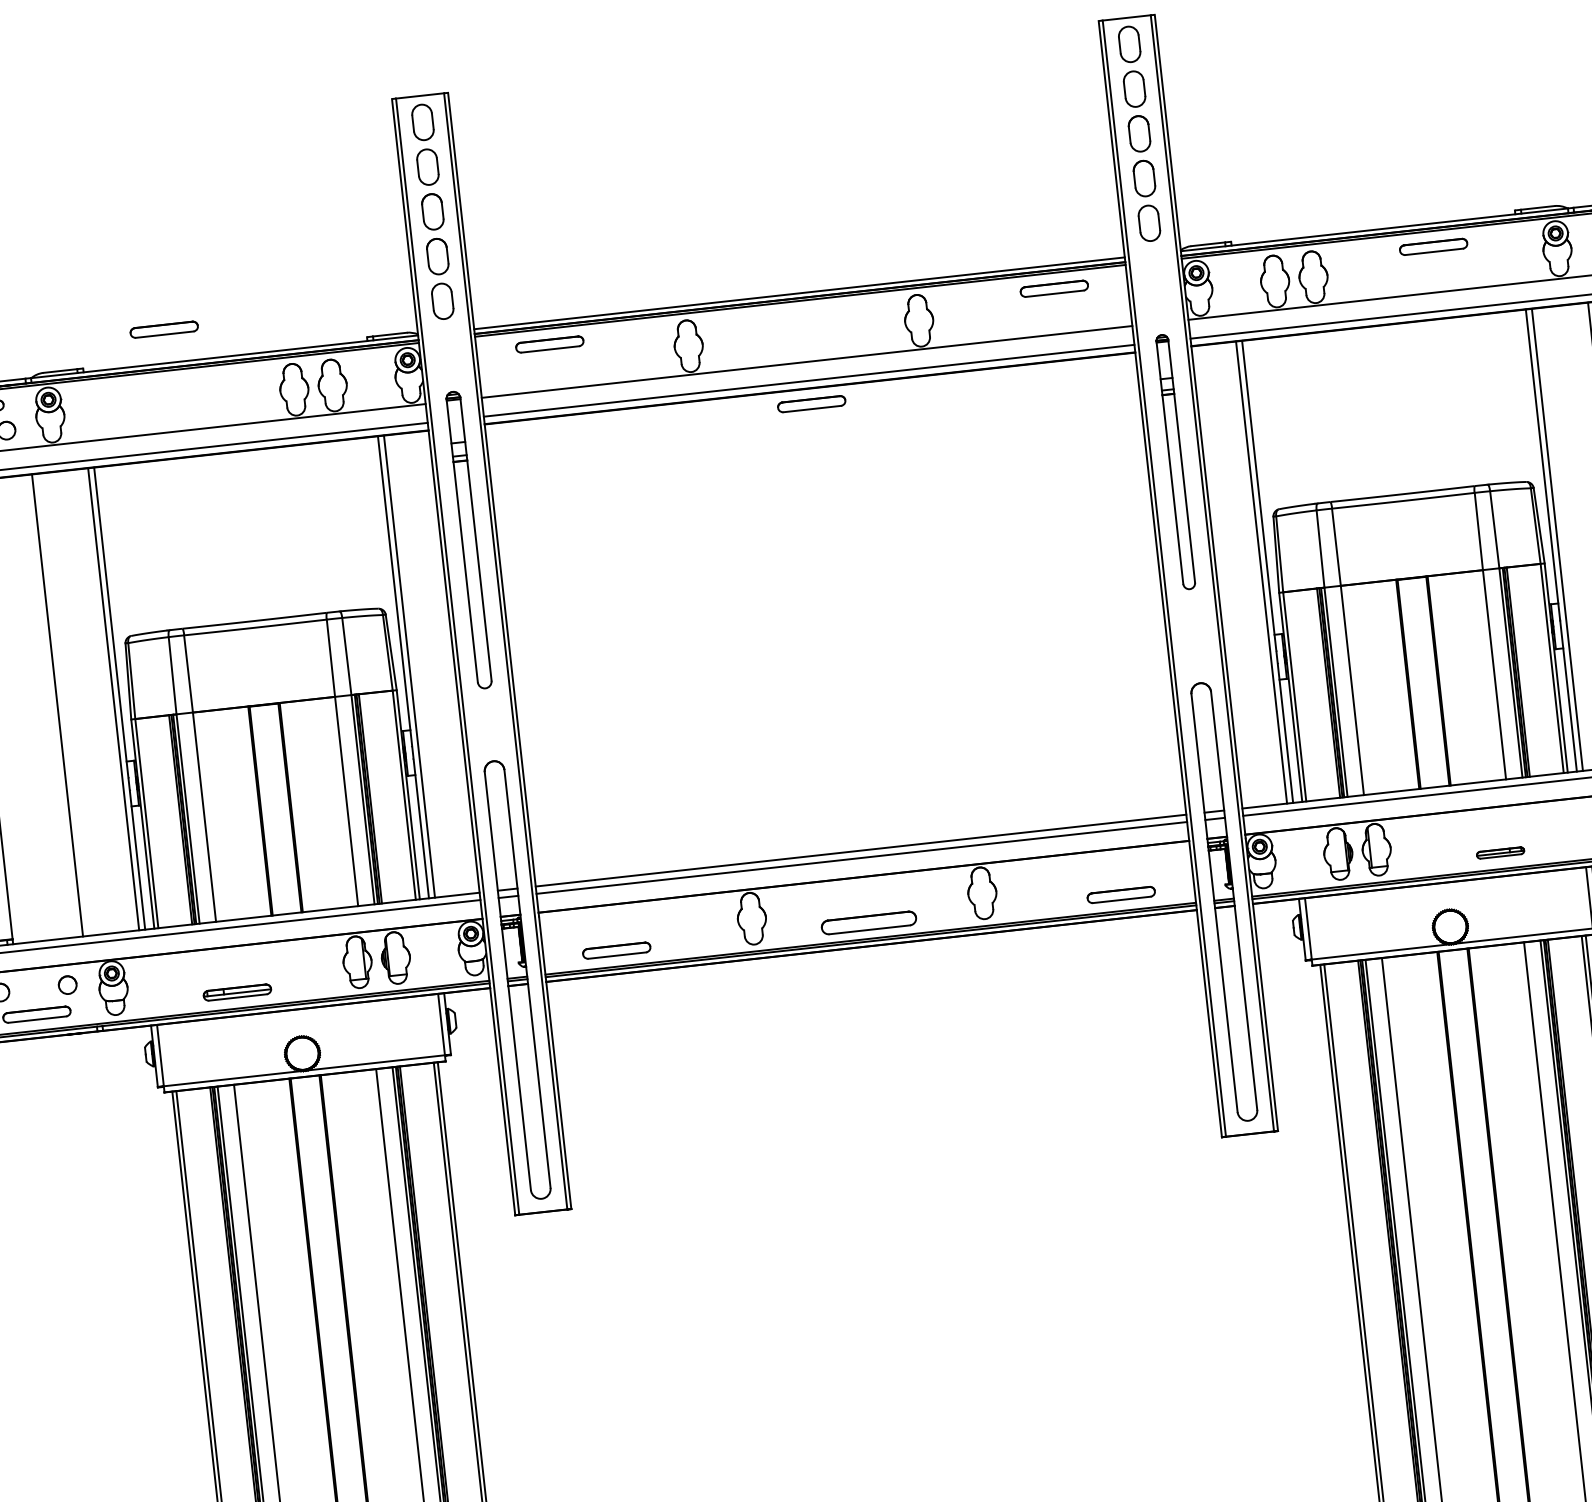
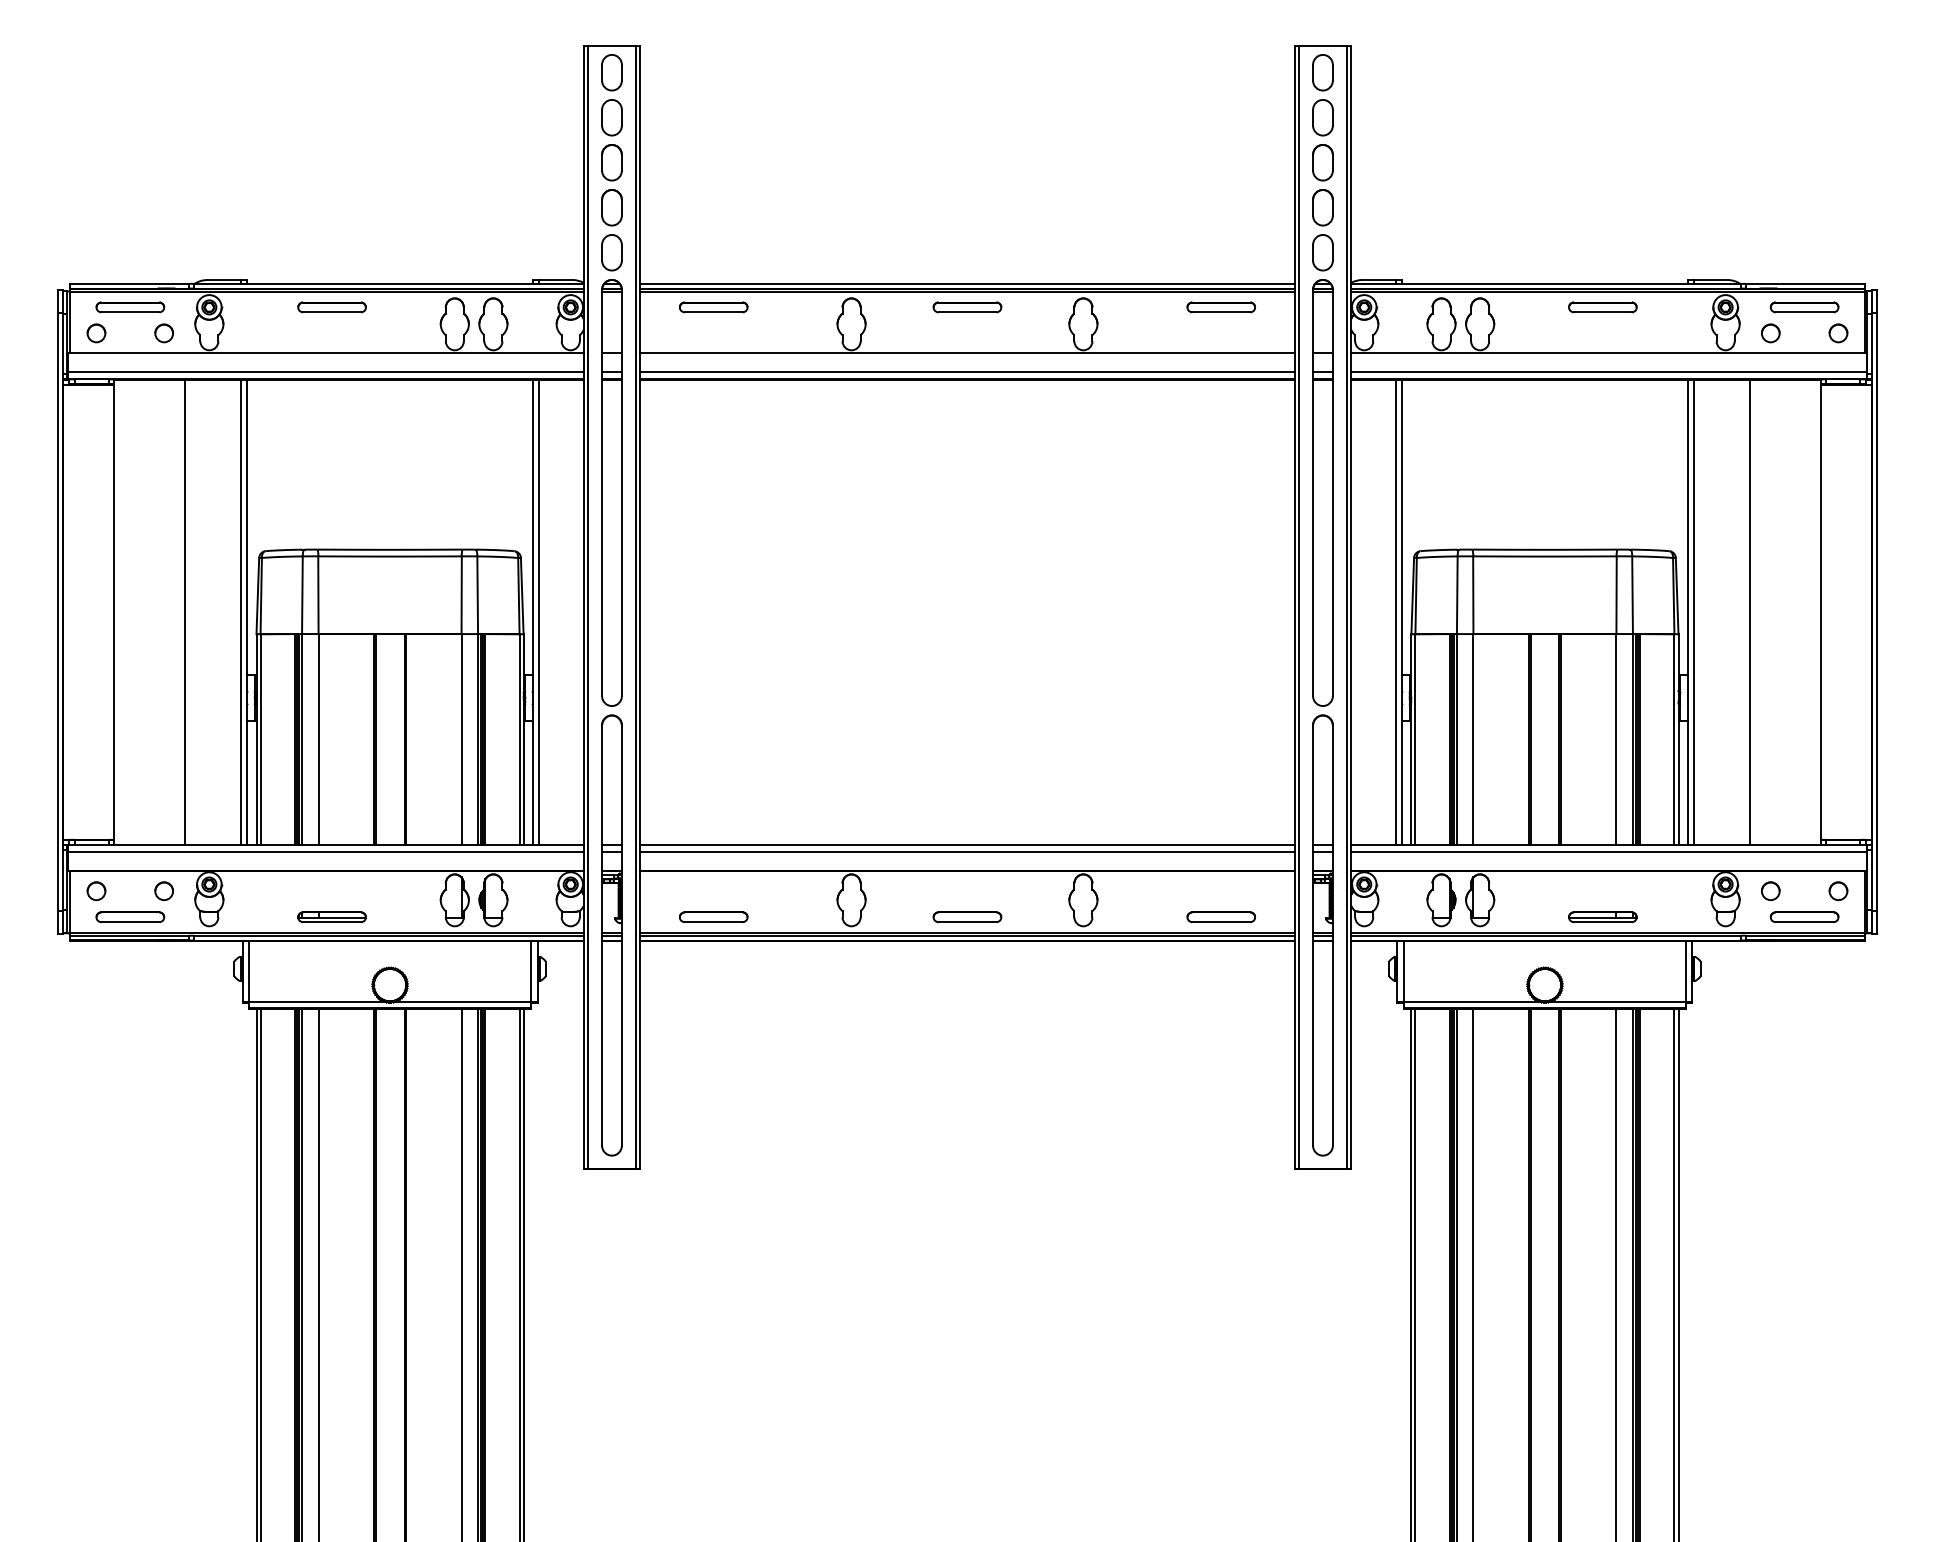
part: (163, 329) -> (331, 307), moved
part: (811, 404) -> (967, 307), moved
part: (1175, 461) -> (1322, 492), size x1.67
part: (468, 539) -> (611, 492), size x1.43
part: (1500, 852) -> (1602, 916), size x1.43
part: (868, 922) -> (967, 916), size x0.71

